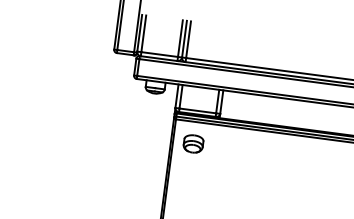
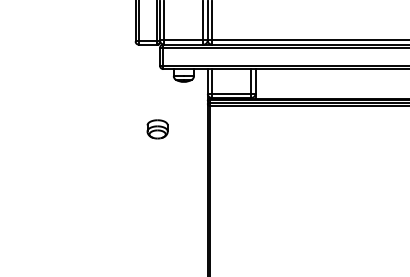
part: (193, 144) -> (157, 129), moved

